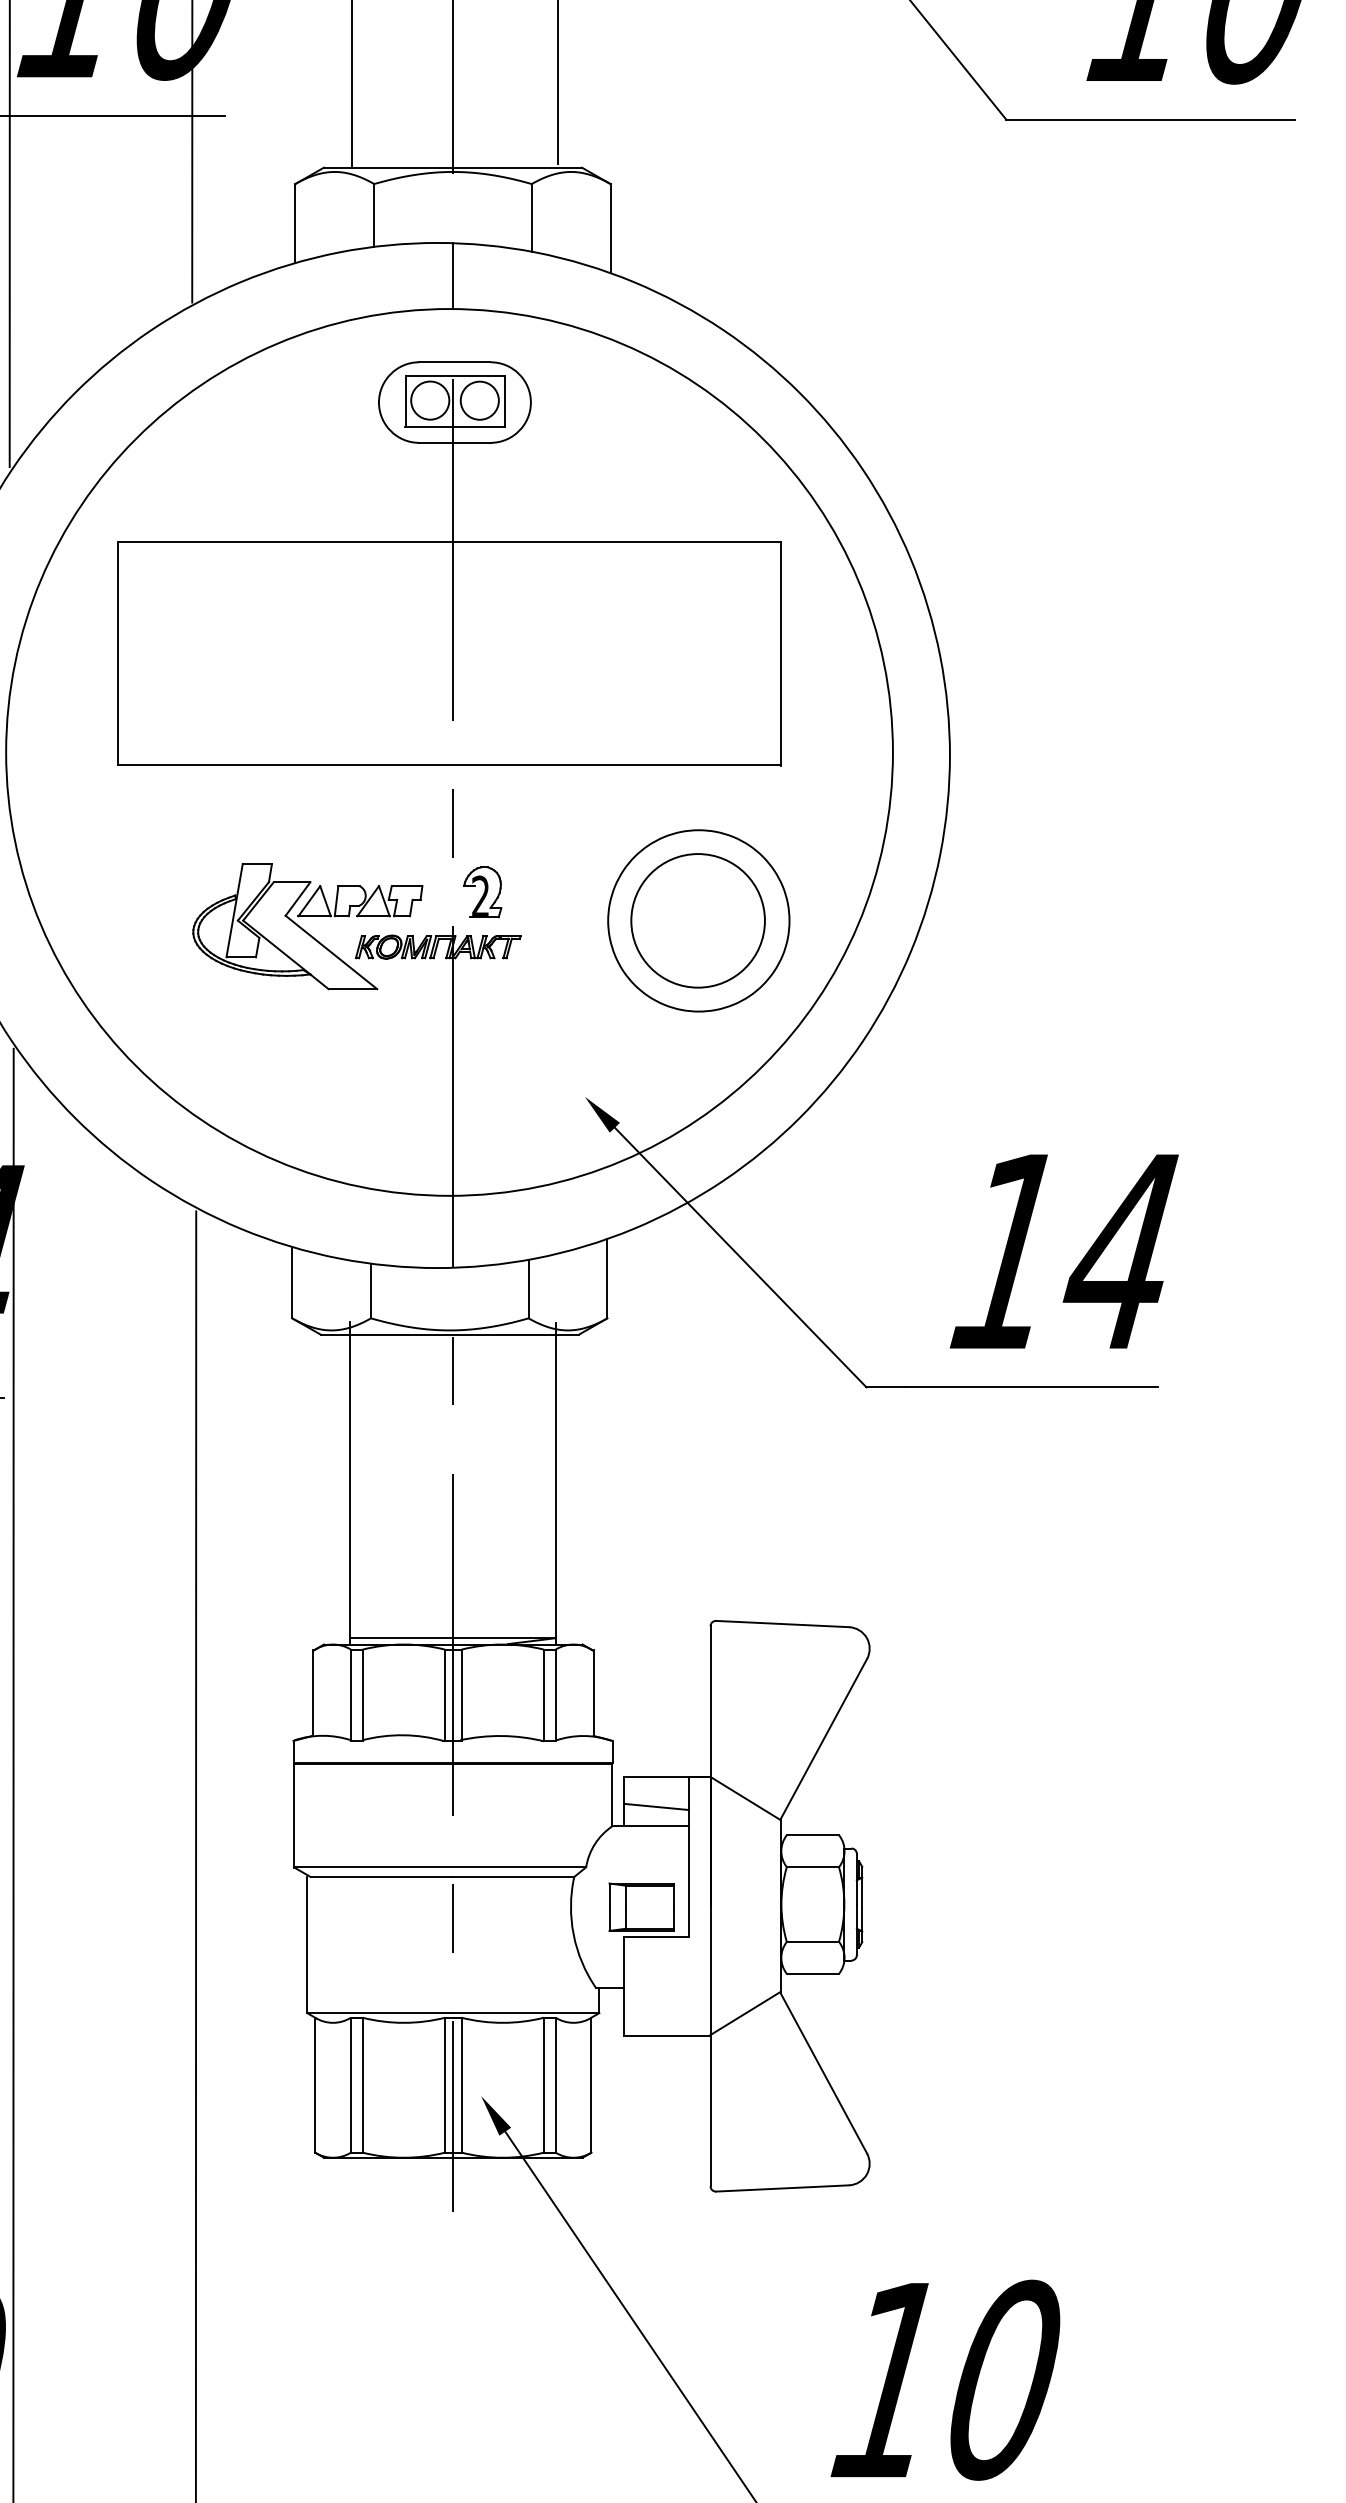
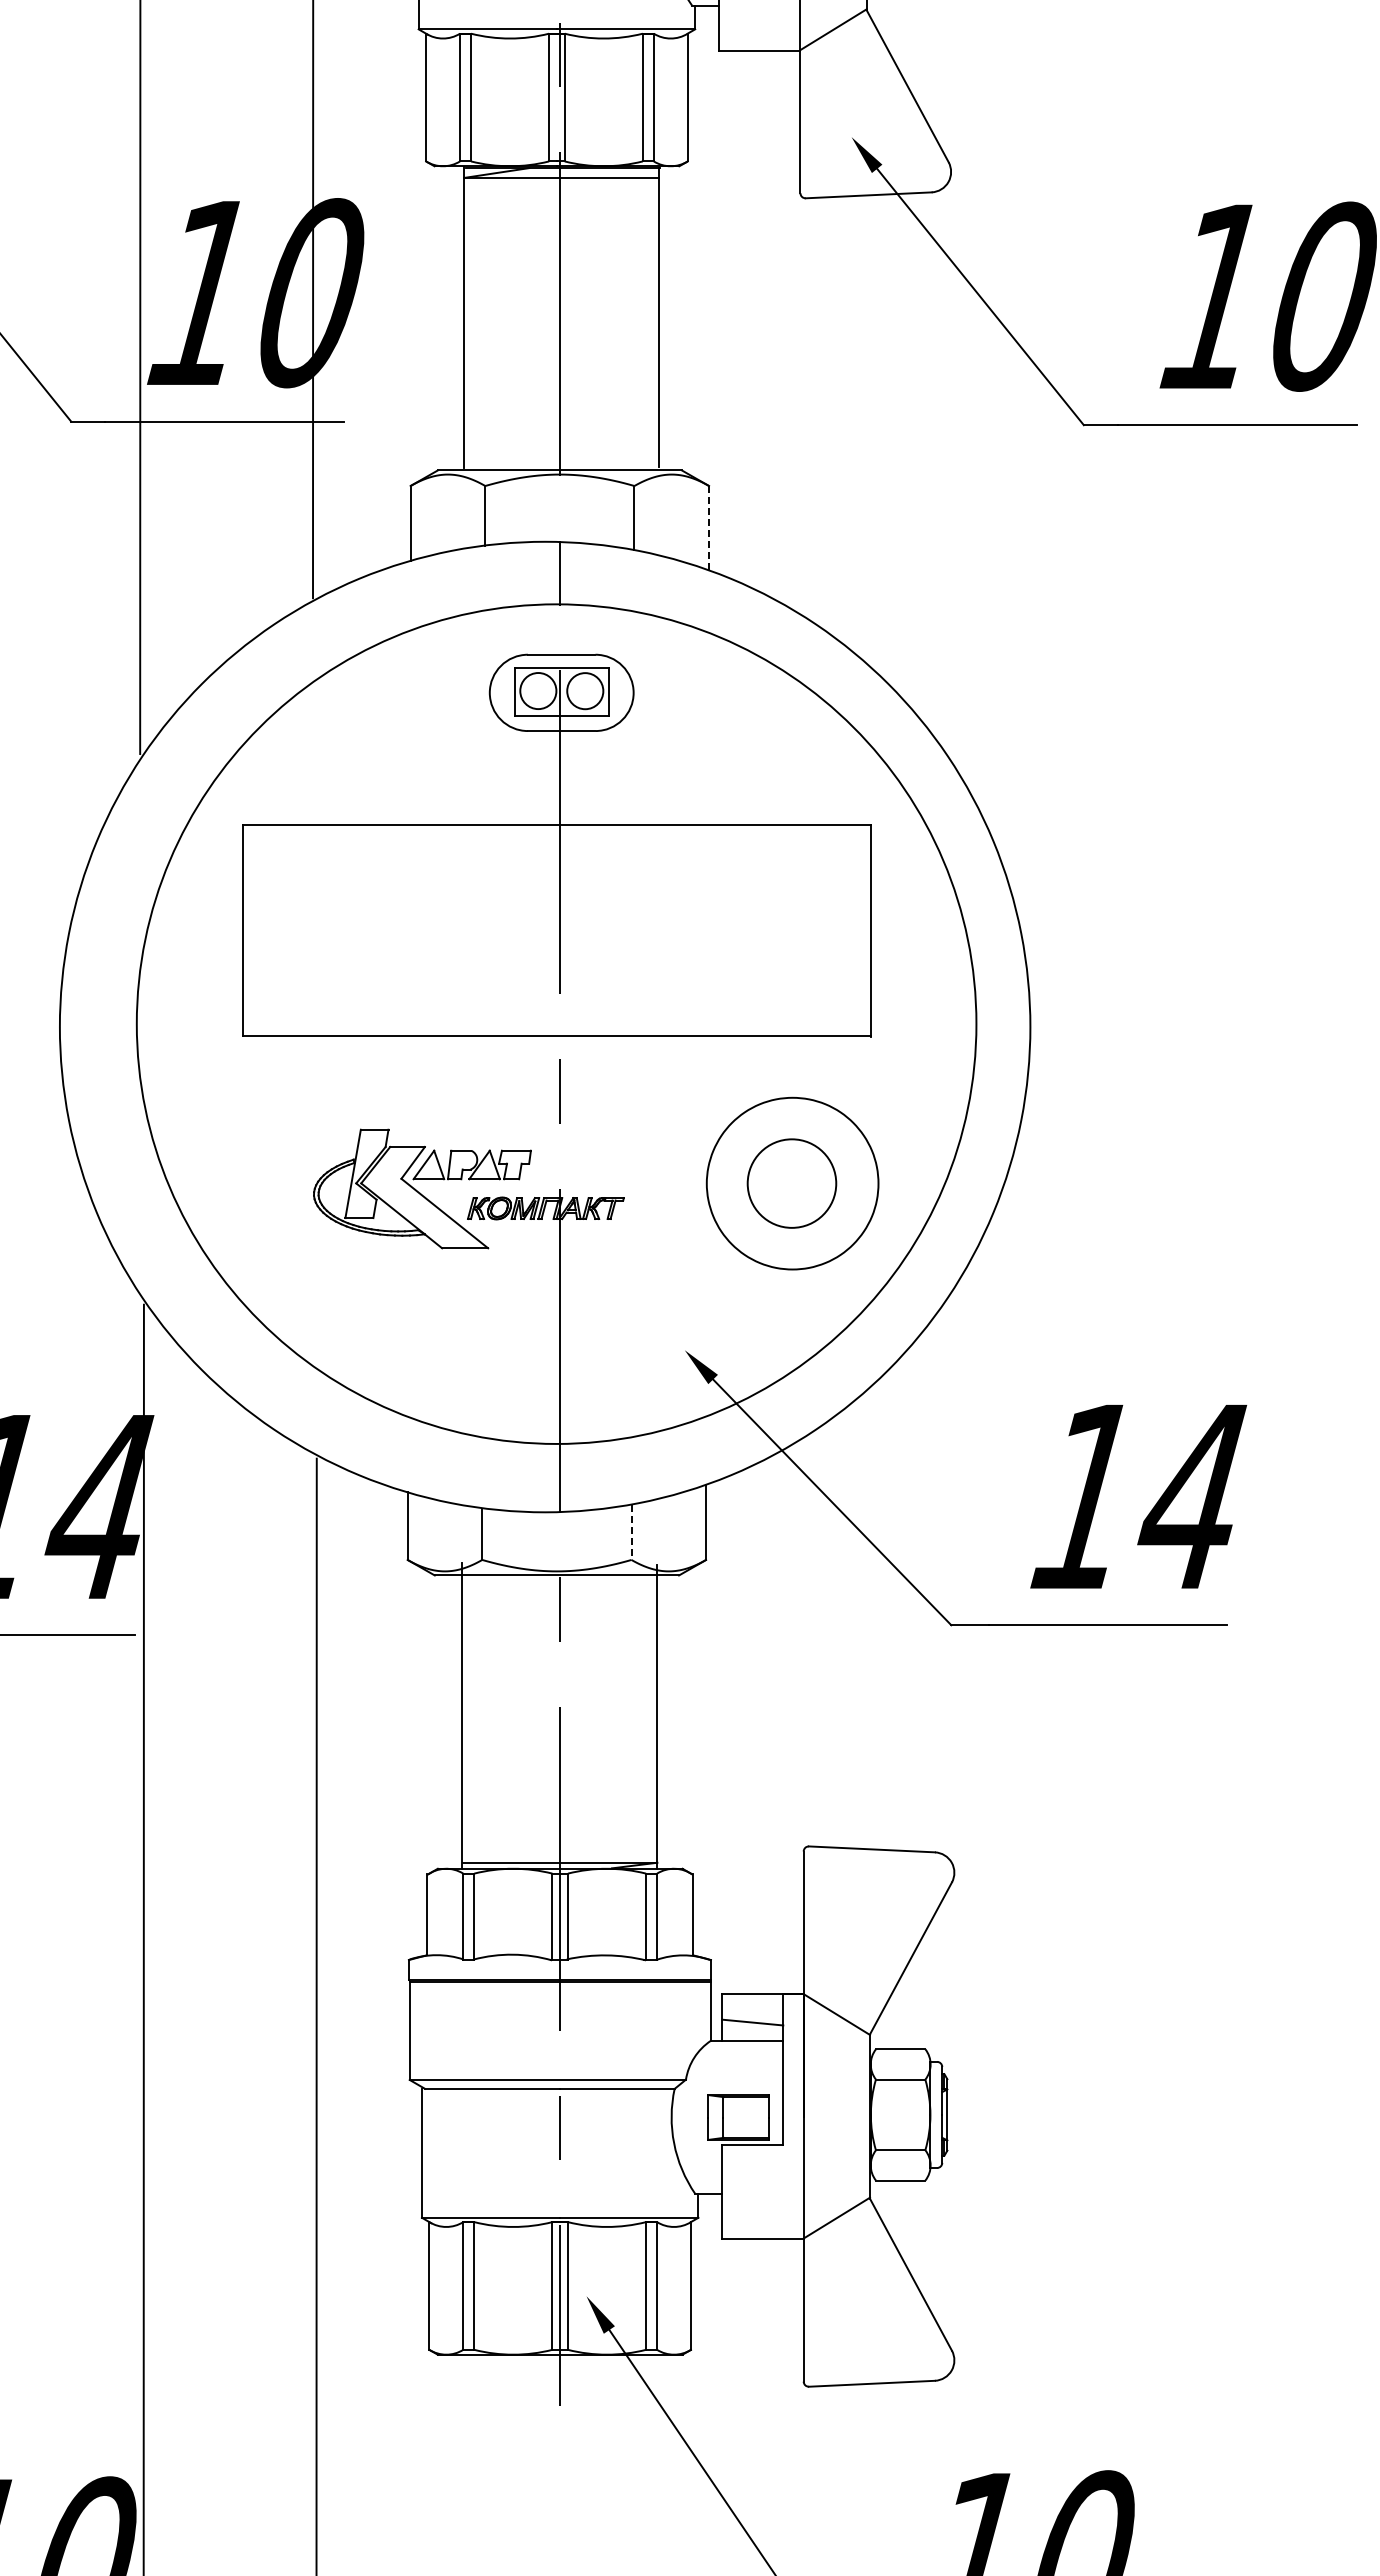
line: (611, 227) -> (709, 527), solid -> dashed
part: (482, 892) -> (587, 1156), removed
circle: (697, 920) -> (791, 1183), size x0.7
line: (528, 1289) -> (631, 1532), solid -> dashed

